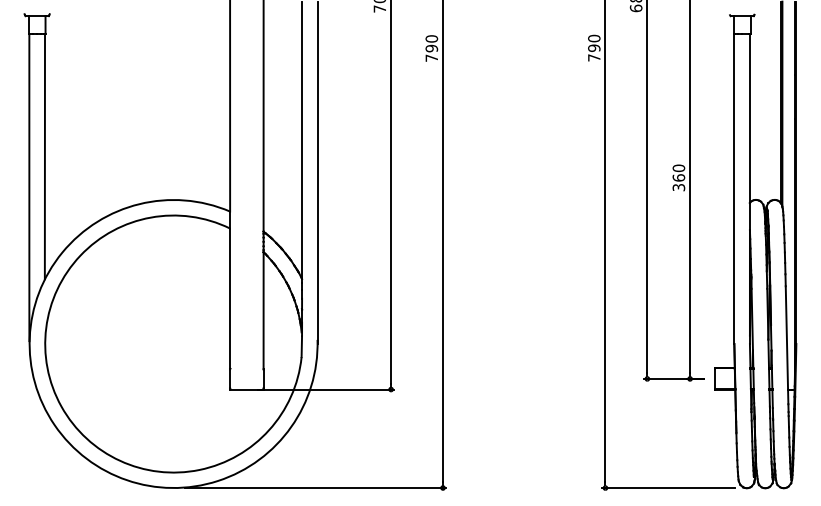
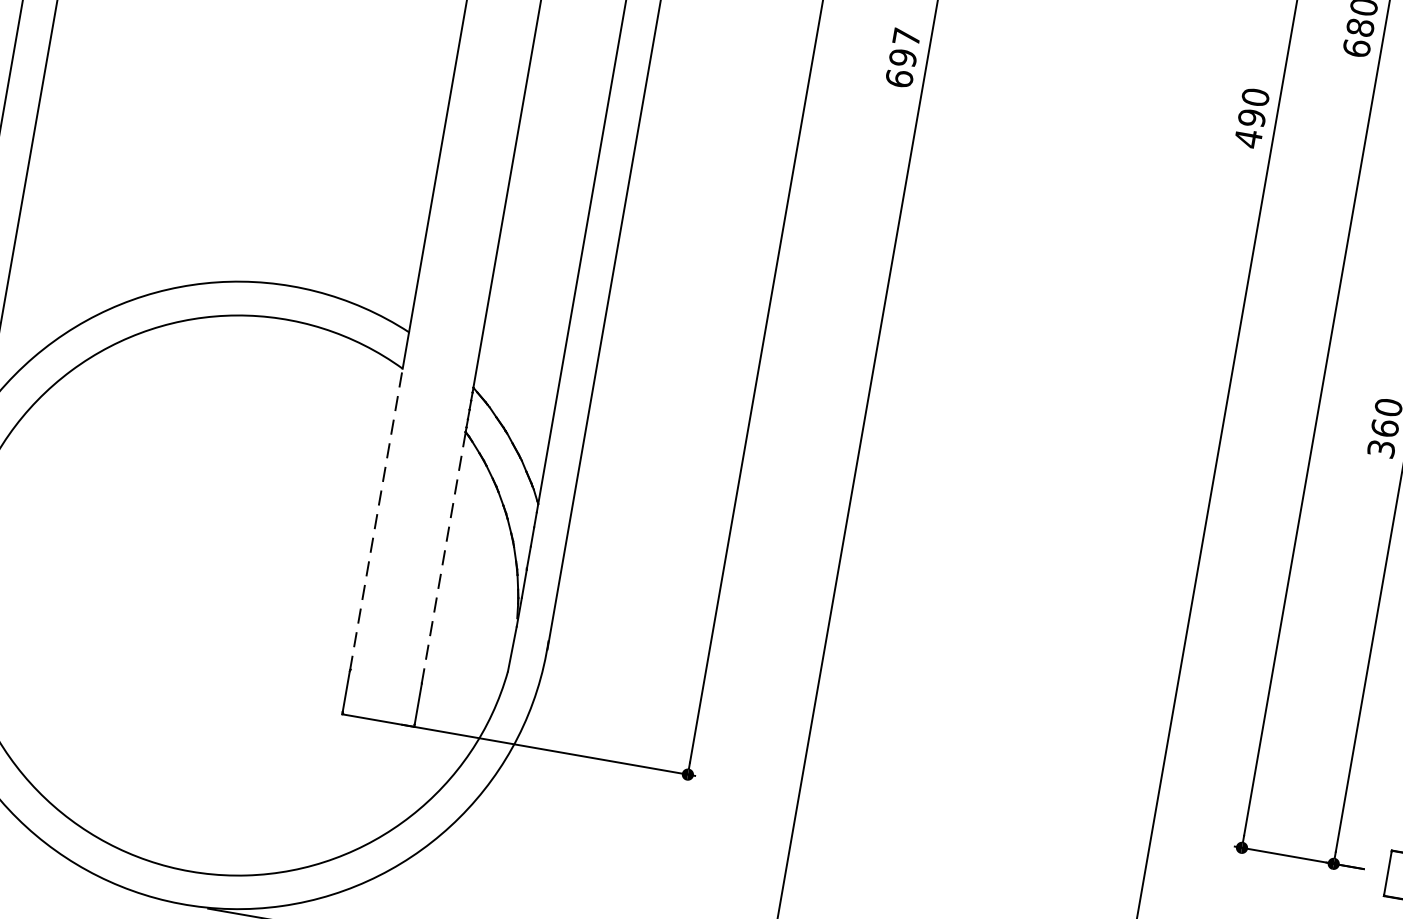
text: (431, 48) -> (902, 57), 790 -> 697
text: (594, 57) -> (1248, 138), 790 -> 490
line: (230, 298) -> (377, 519), solid -> dashed
line: (263, 311) -> (443, 559), solid -> dashed

